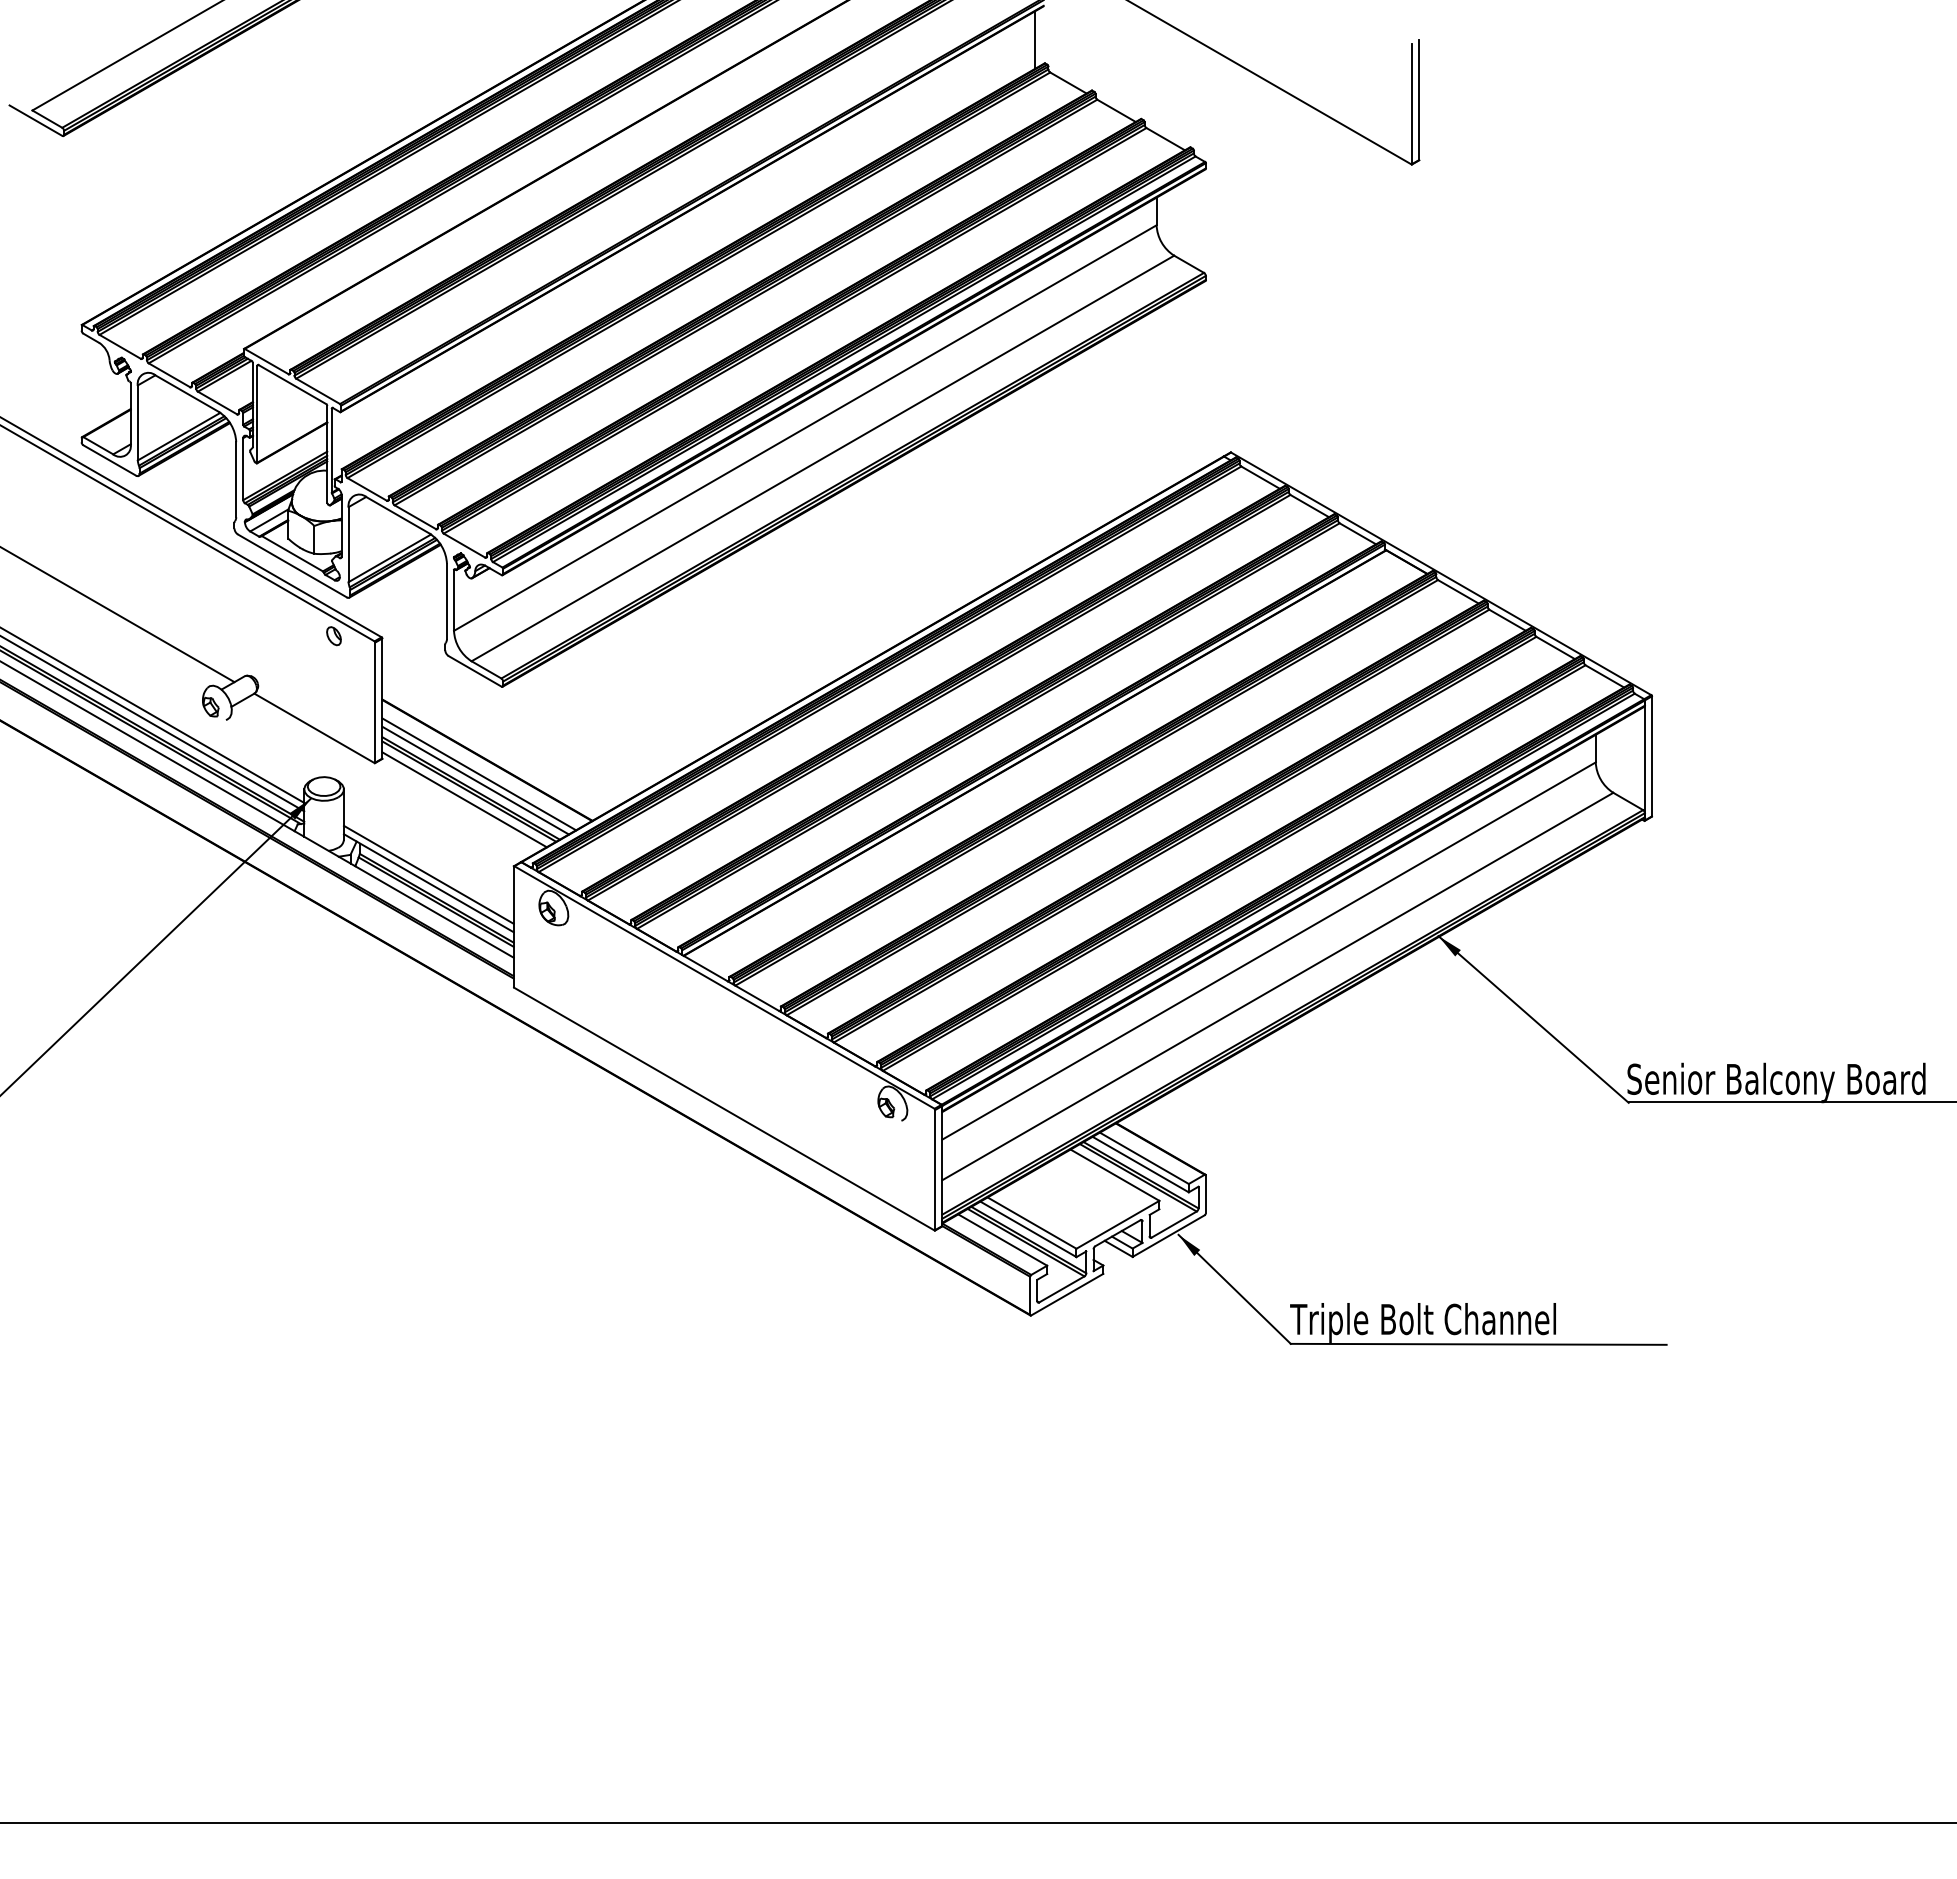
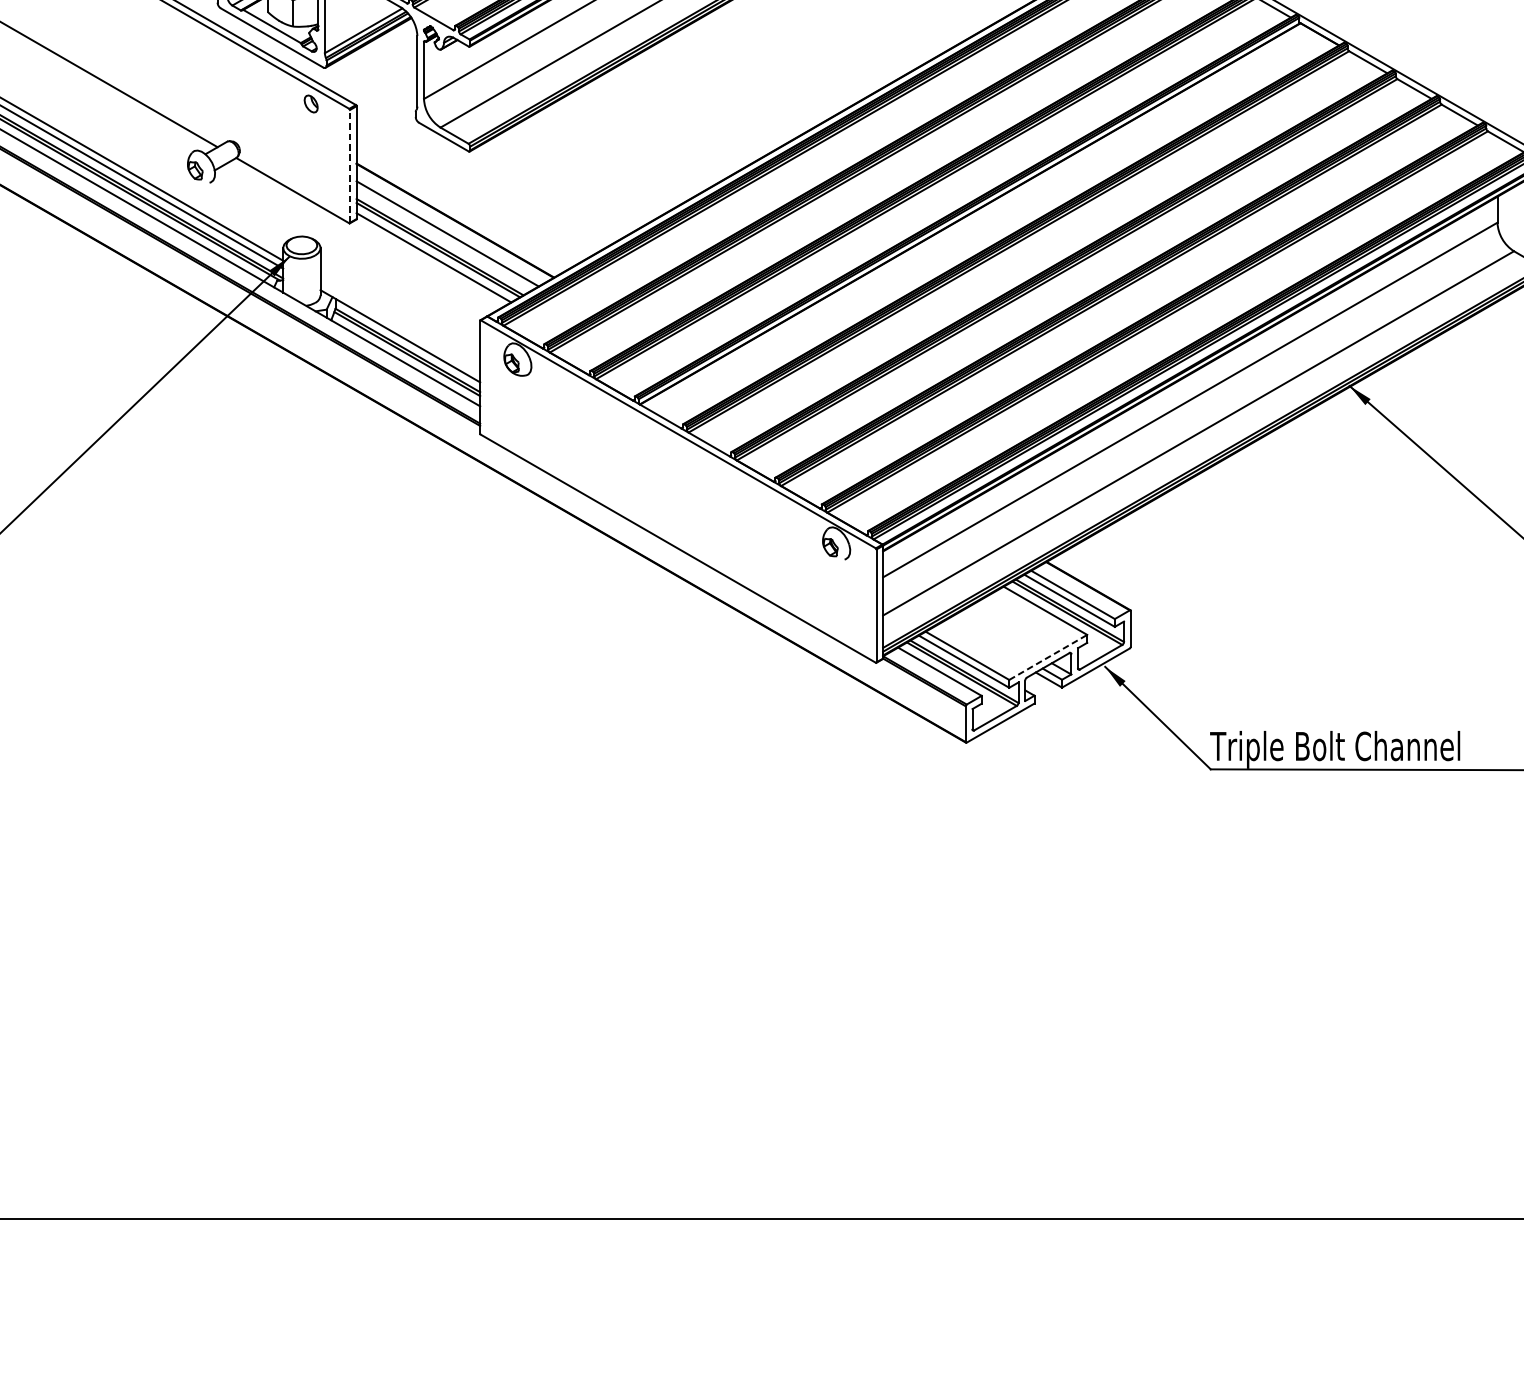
line: (375, 702) -> (350, 166), solid -> dashed
line: (475, 780) -> (444, 239), removed
line: (428, 874) -> (400, 328), removed
line: (1117, 1224) -> (1047, 657), solid -> dashed

